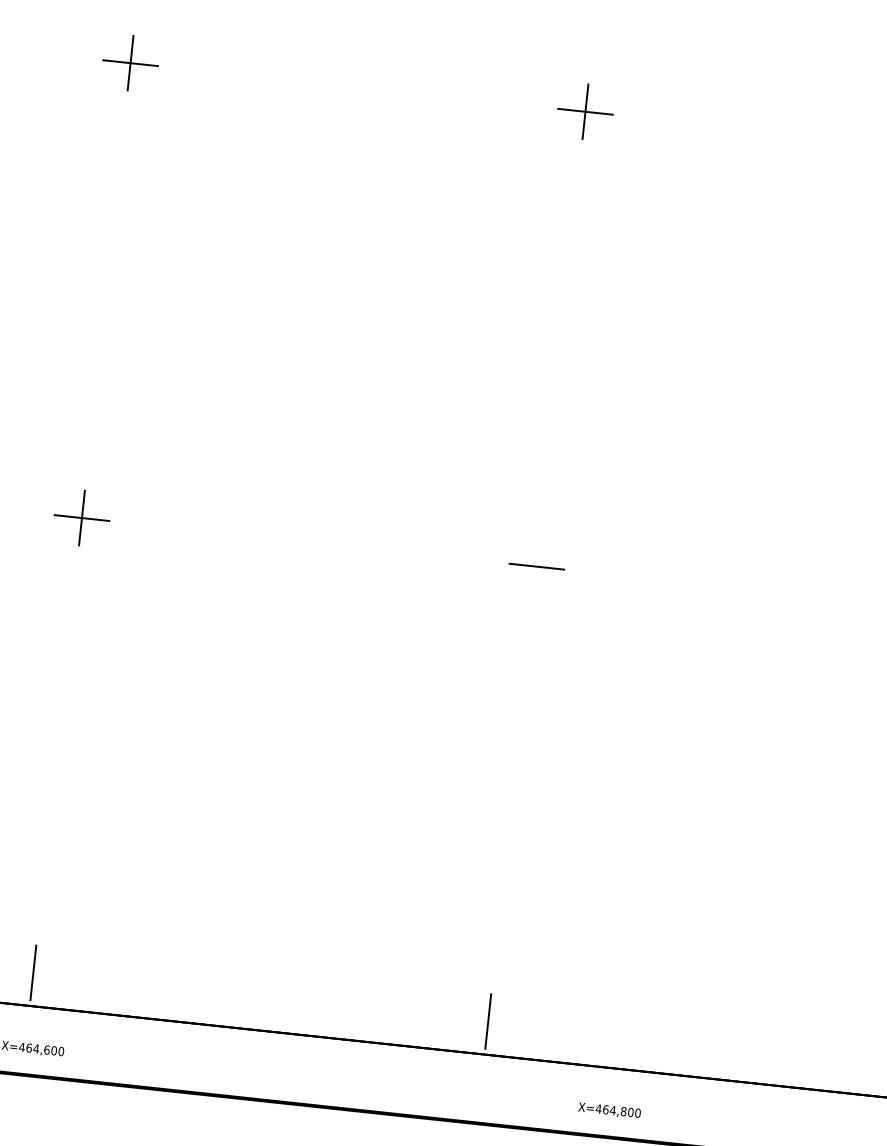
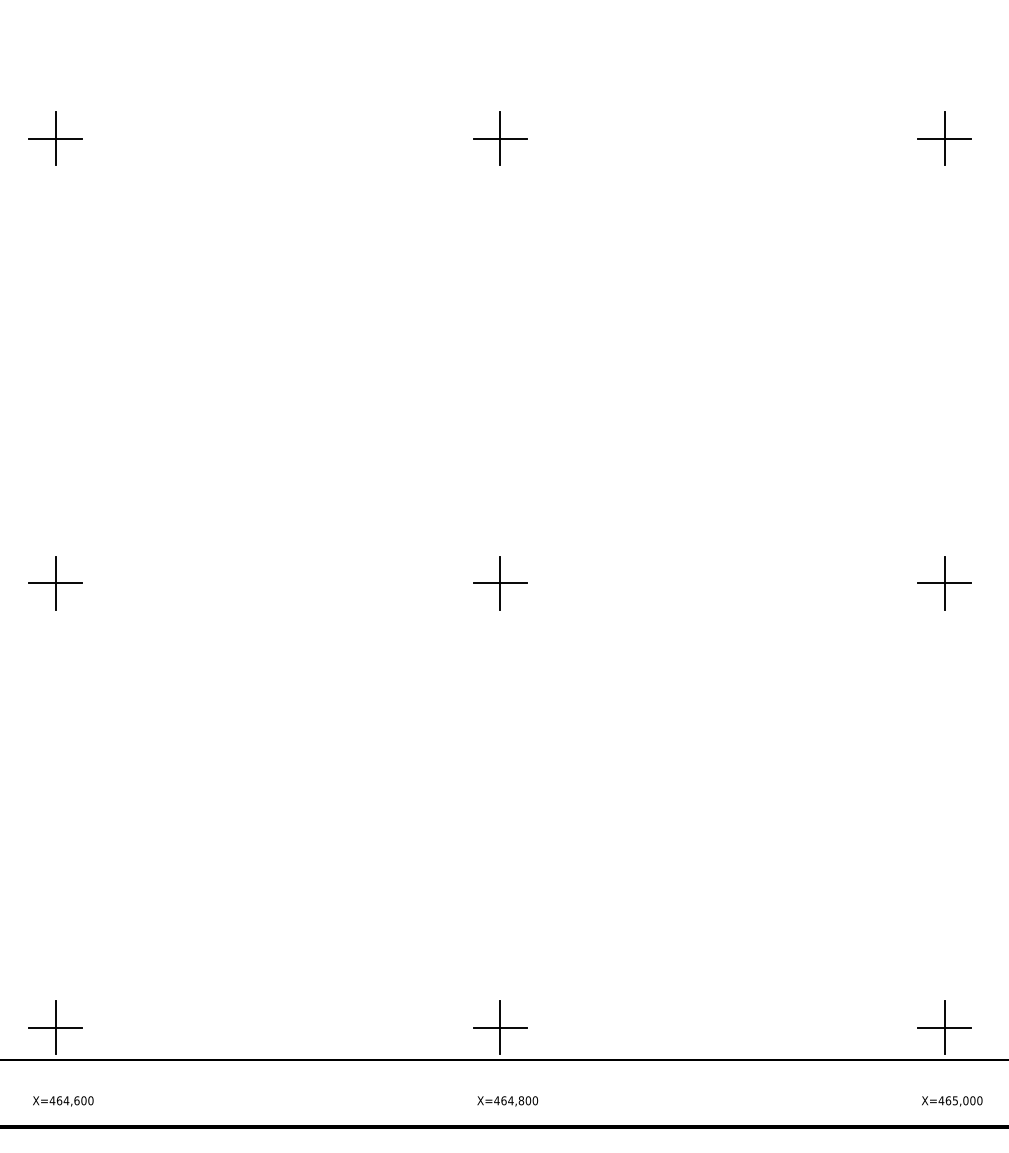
line: (537, 565) -> (500, 582), added
line: (33, 972) -> (55, 1027), added
line: (487, 1021) -> (499, 1027), added
text: (609, 1110) -> (507, 1101), moved

